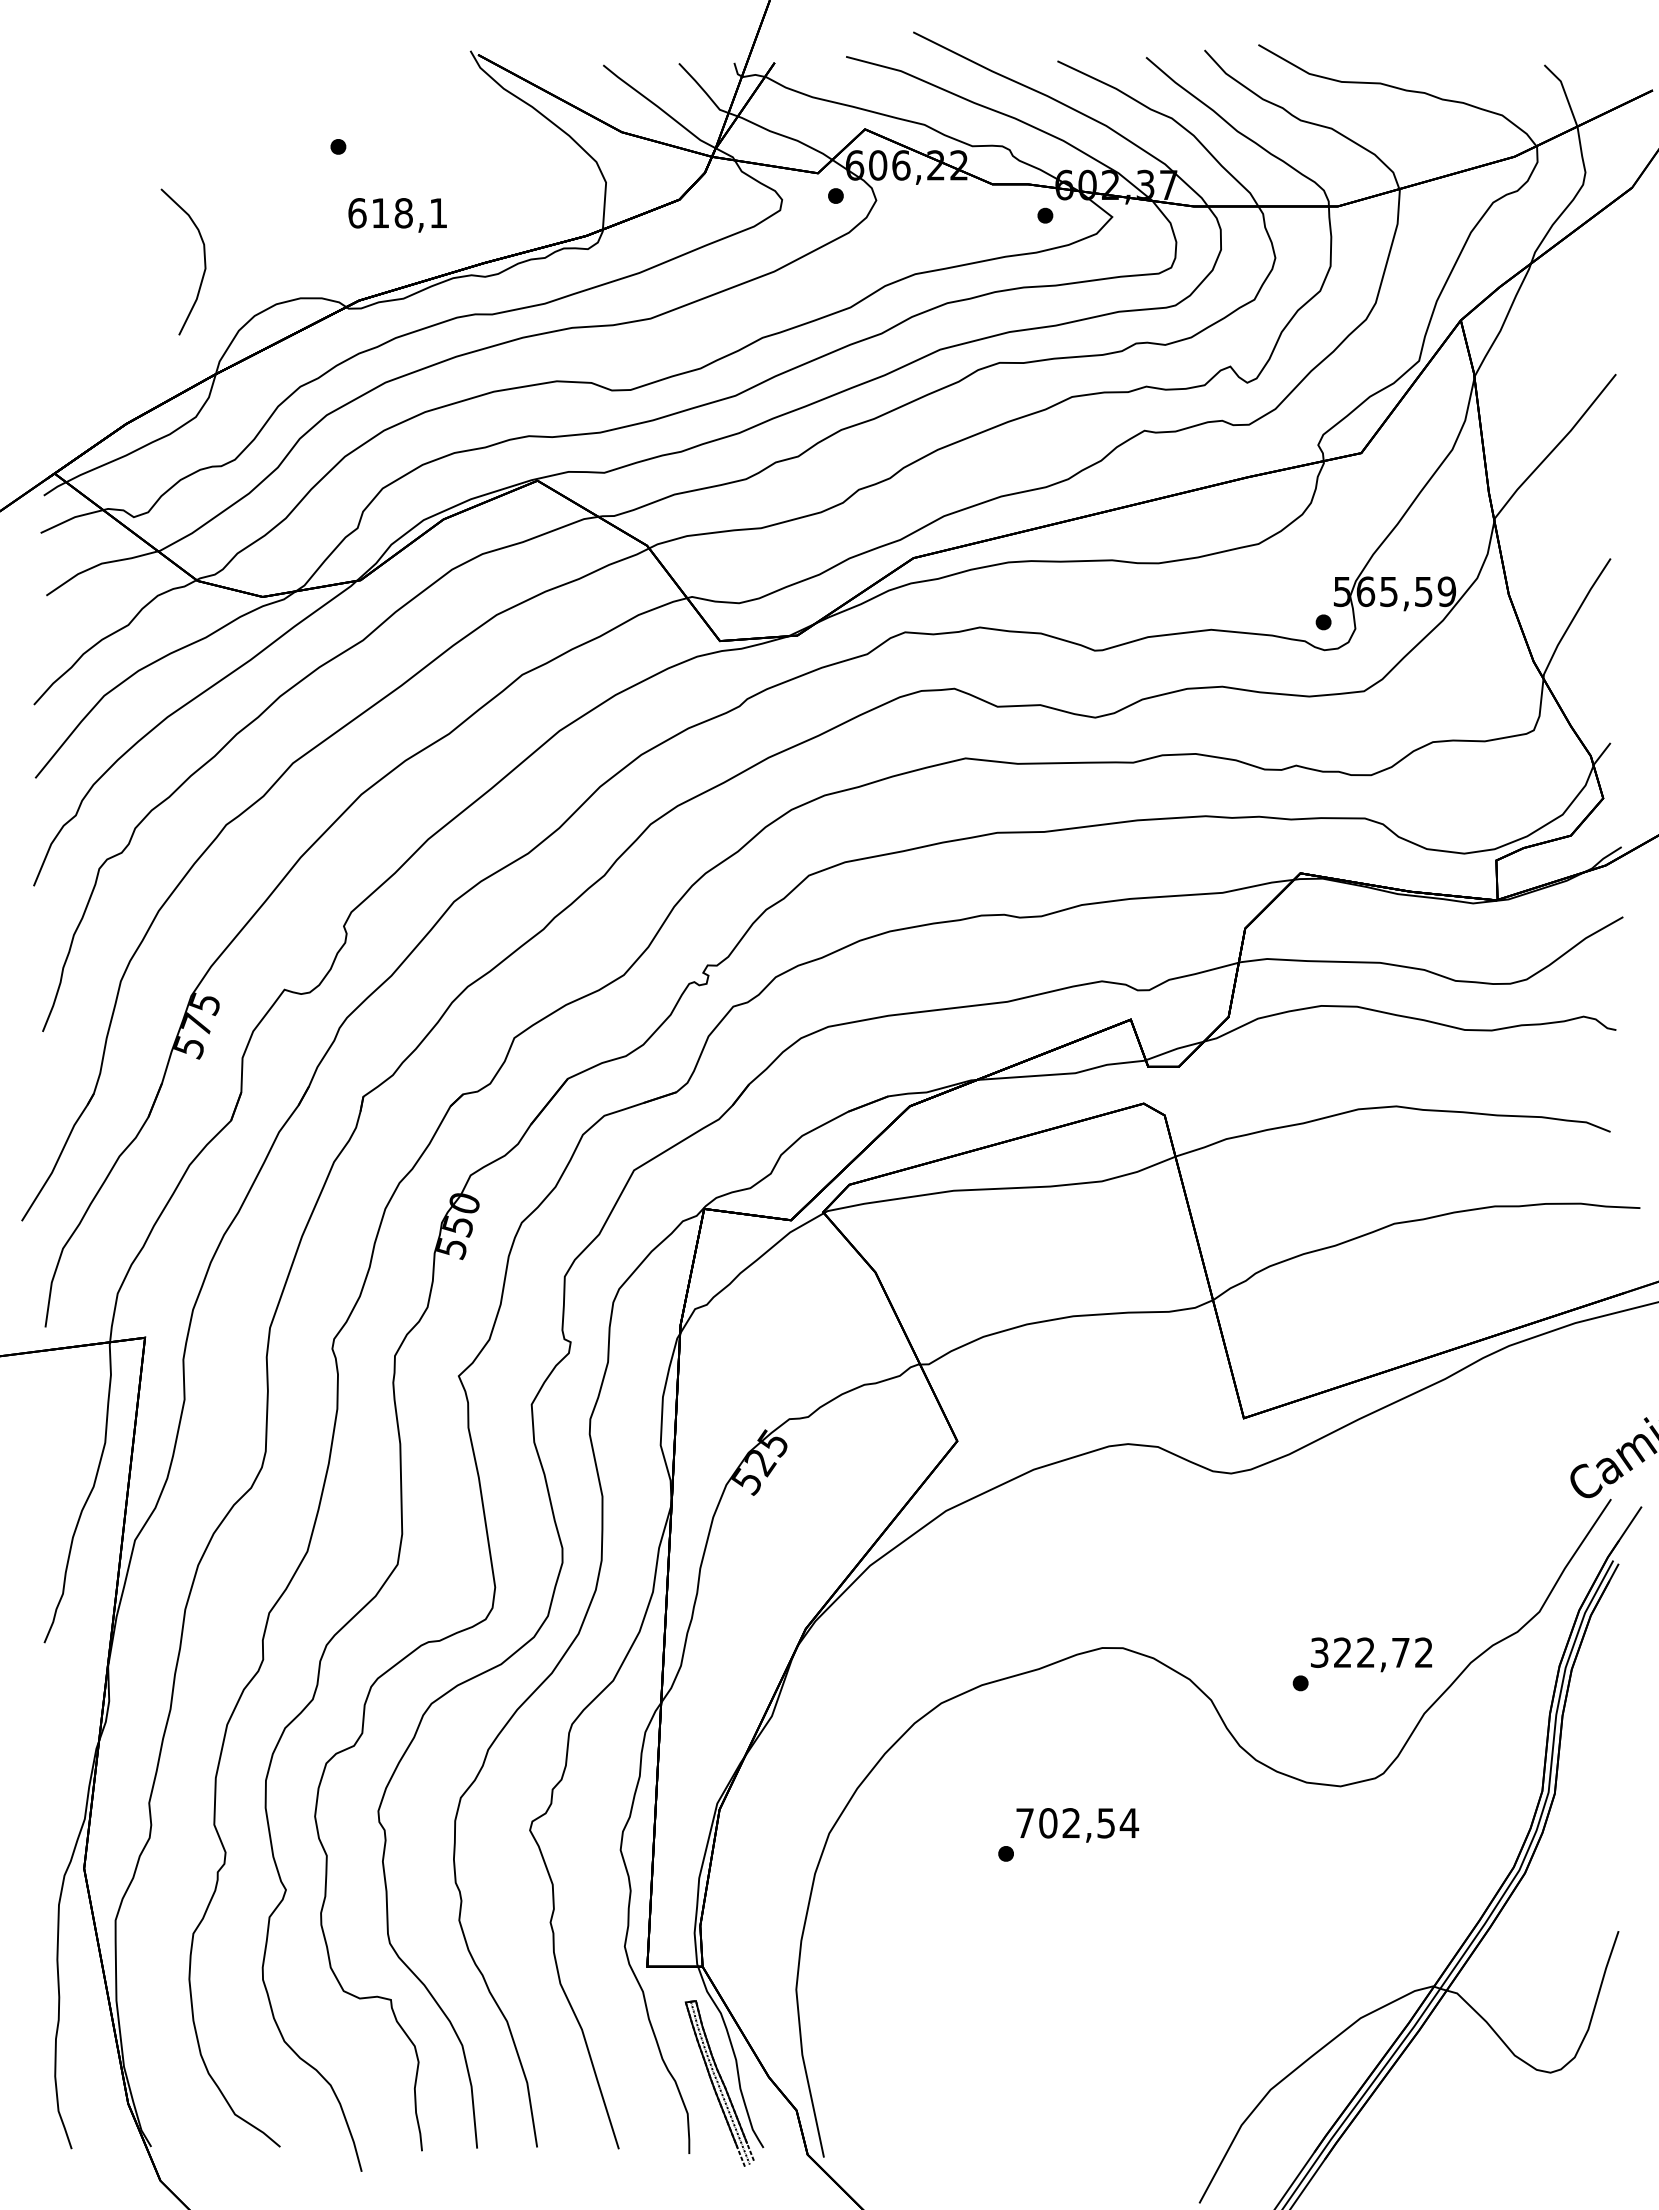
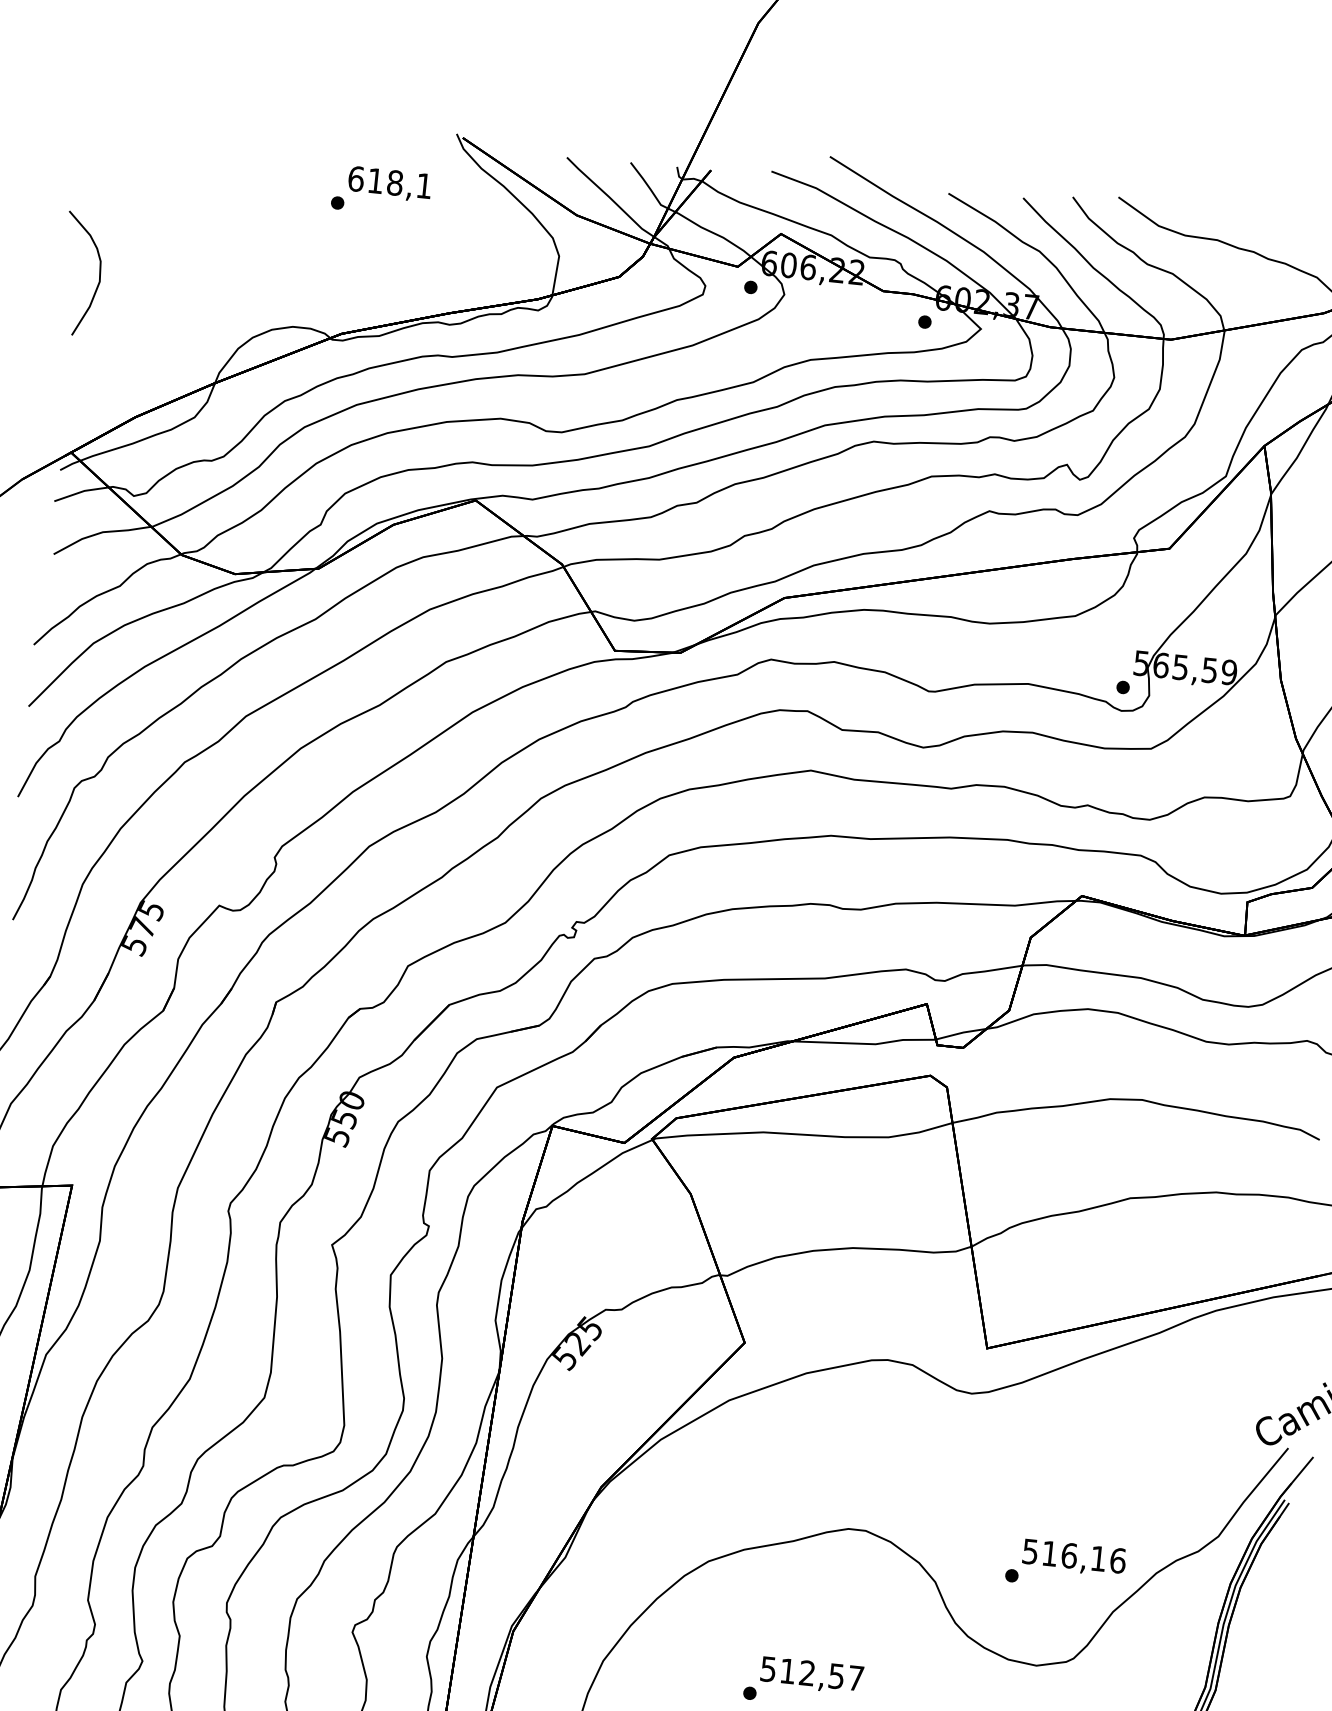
text: (397, 215) -> (389, 184), moved
curve: (203, 255) -> (99, 270), moved
text: (1372, 1652) -> (1074, 1556), 322,72 -> 516,16
text: (1077, 1823) -> (812, 1674), 702,54 -> 512,57

